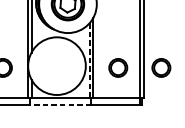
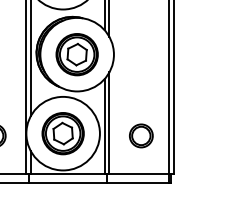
line: (89, 59) -> (104, 125), dashed -> solid
part: (56, 66) -> (62, 133), added
part: (161, 67) -> (196, 135), removed
line: (60, 105) -> (67, 183), dashed -> solid

